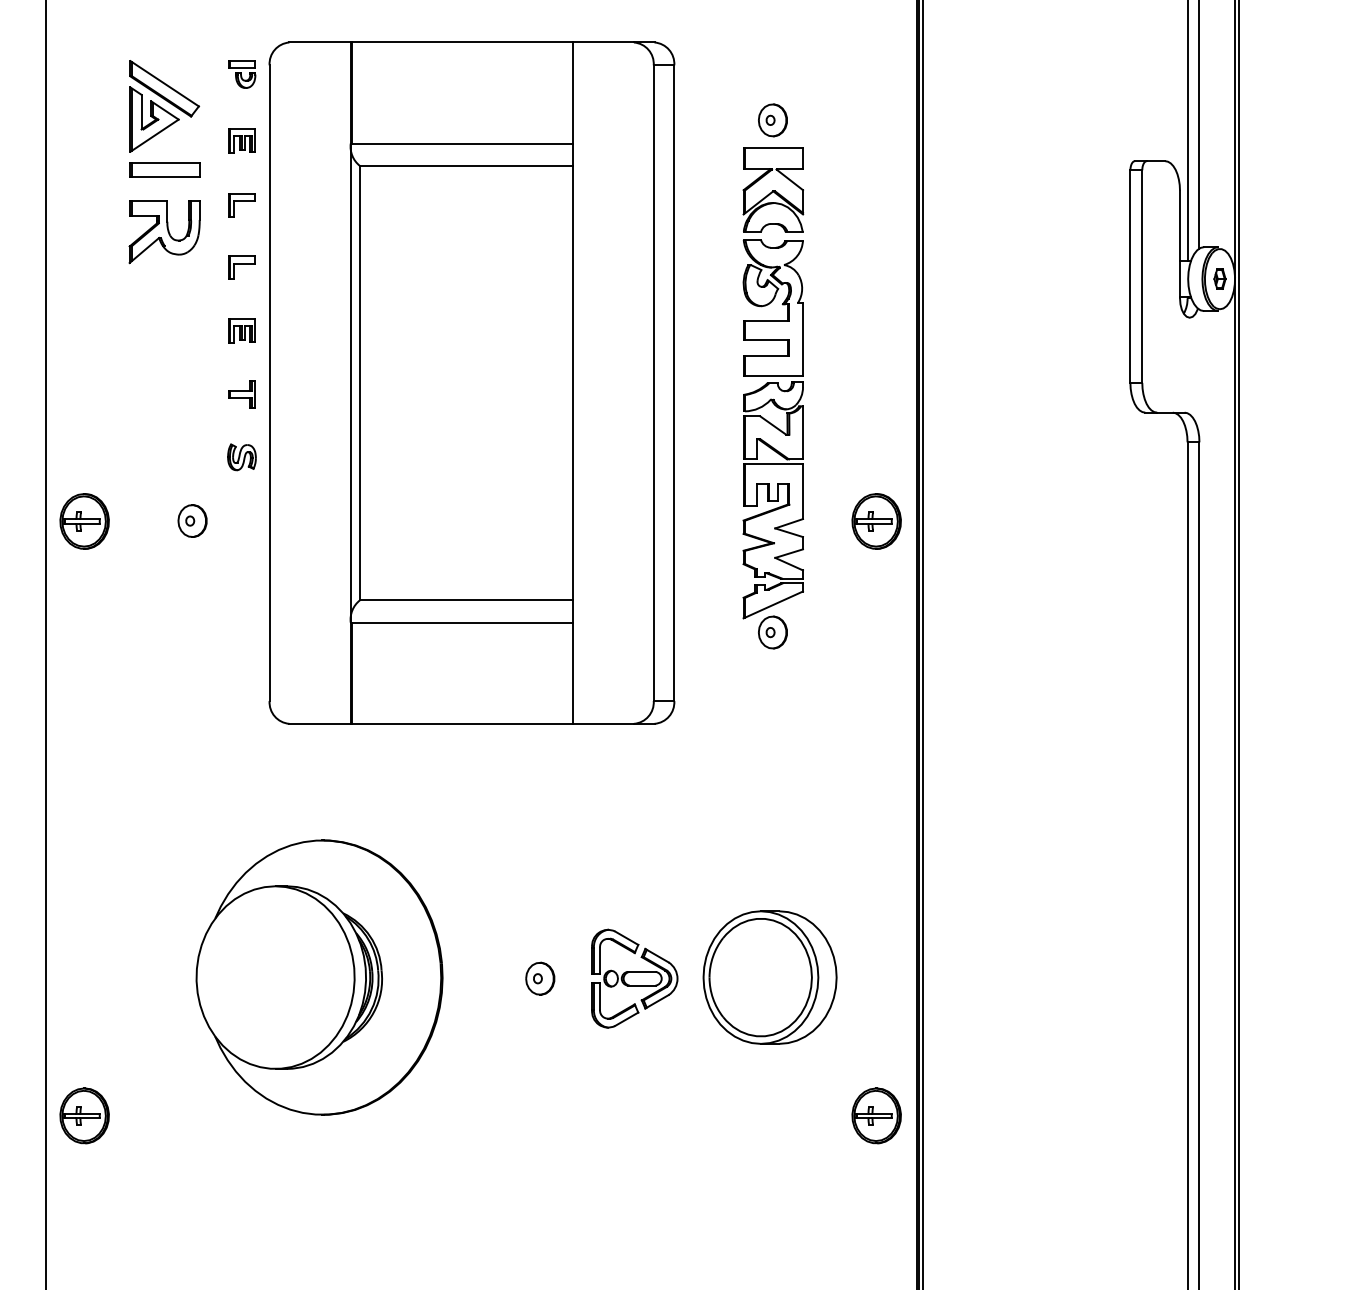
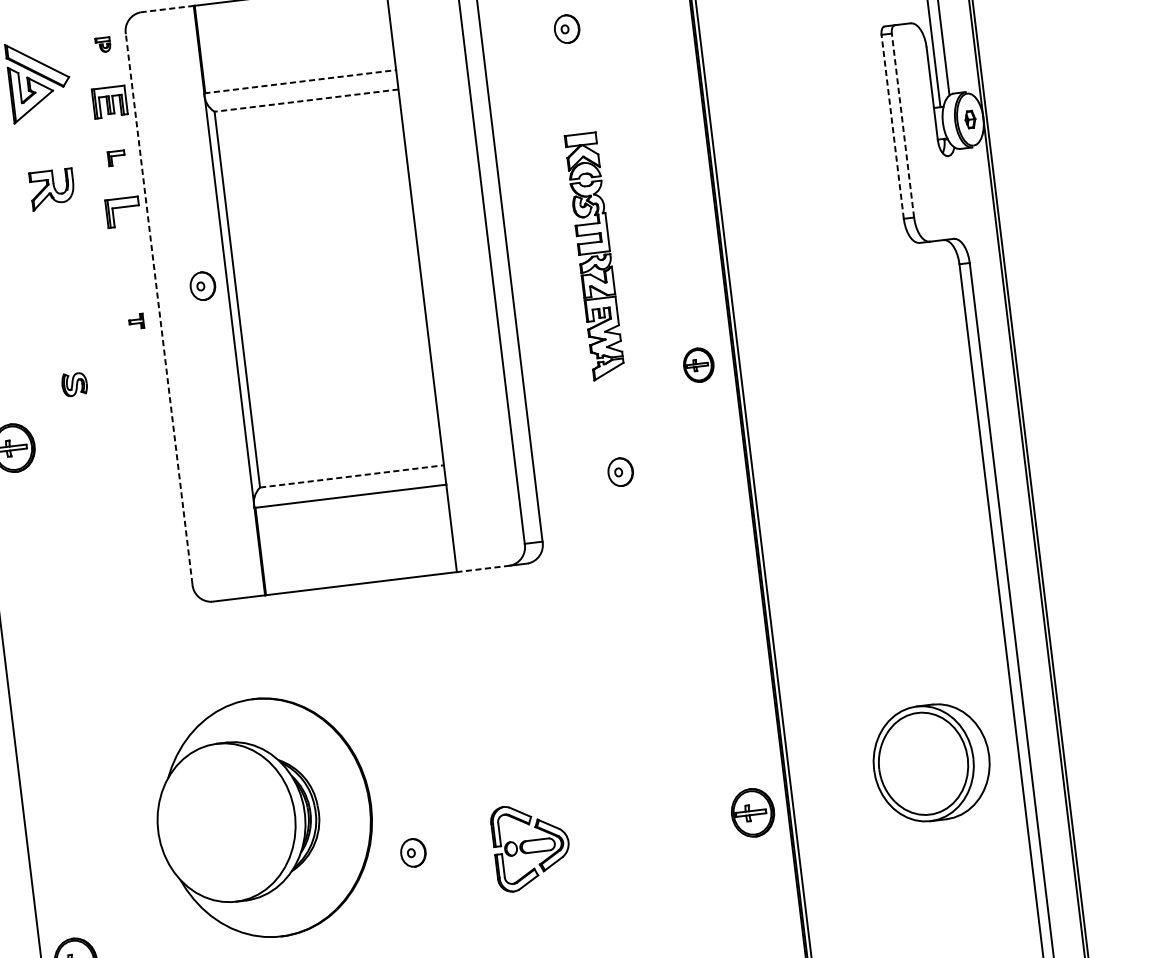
line: (320, 42) -> (167, 9), solid -> dashed
part: (242, 74) -> (103, 44), size x0.6
part: (241, 140) -> (109, 102), size x1.4
line: (461, 143) -> (300, 81), solid -> dashed
line: (465, 165) -> (305, 100), solid -> dashed
part: (164, 169) -> (45, 135), removed
part: (241, 205) -> (116, 158), size x0.7
part: (164, 232) -> (52, 189), size x0.7
part: (241, 267) -> (122, 212), size x1.4
line: (1130, 276) -> (892, 126), solid -> dashed
line: (1142, 276) -> (903, 125), solid -> dashed
part: (241, 330) -> (129, 266), removed
line: (269, 383) -> (159, 309), solid -> dashed
part: (773, 383) -> (595, 256), size x0.6
part: (241, 394) -> (136, 321), size x0.6
part: (241, 457) -> (74, 384), moved
part: (192, 520) -> (202, 285), moved
part: (876, 521) -> (698, 365), size x0.7
line: (466, 600) -> (352, 476), solid -> dashed
line: (603, 723) -> (483, 568), solid -> dashed
part: (769, 977) -> (931, 762), moved
part: (540, 978) -> (413, 852), moved
part: (634, 978) -> (531, 846), moved
part: (876, 1115) -> (752, 812), moved

